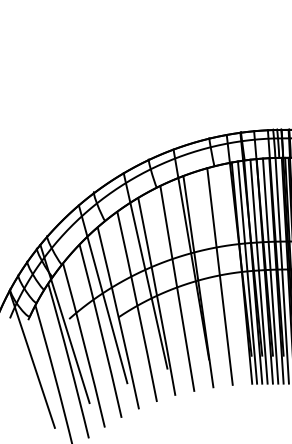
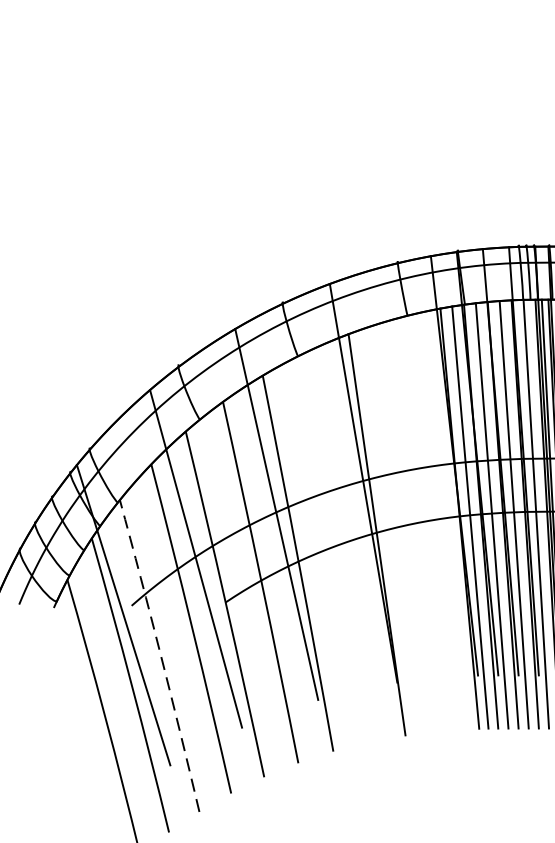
line: (219, 276) -> (417, 525), removed
line: (177, 287) -> (337, 545), removed
arc: (84, 345) -> (160, 656), solid -> dashed
line: (31, 359) -> (60, 682), removed

